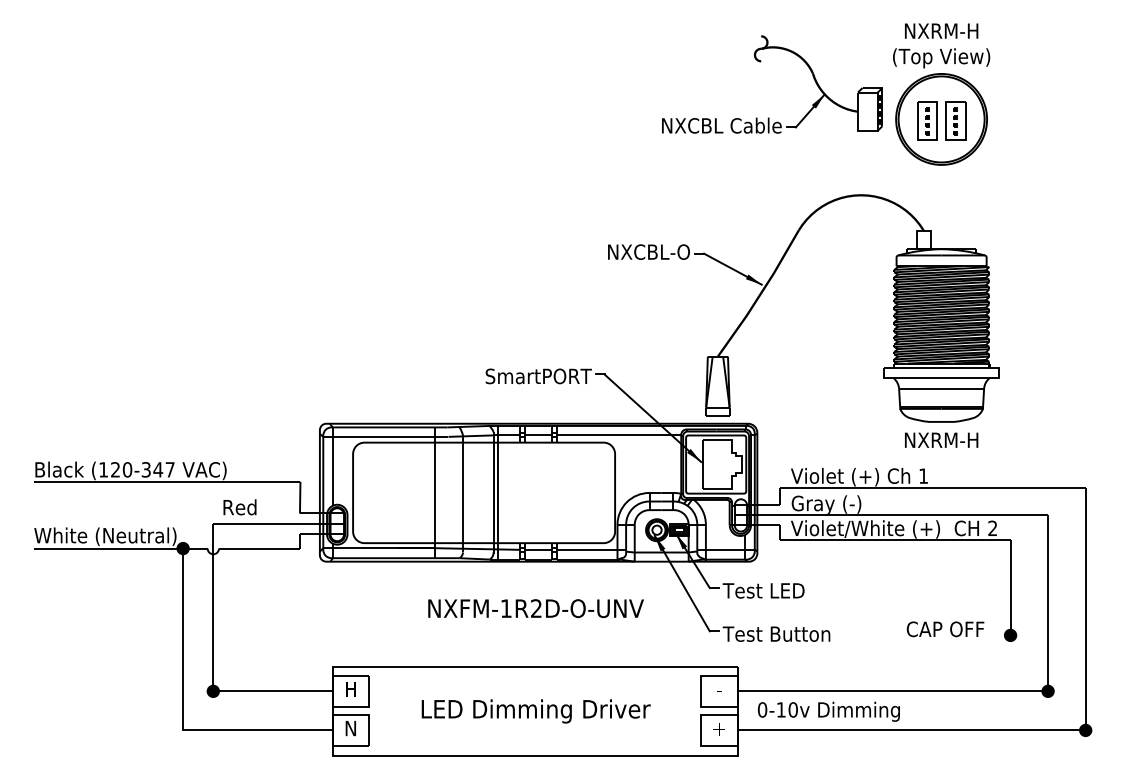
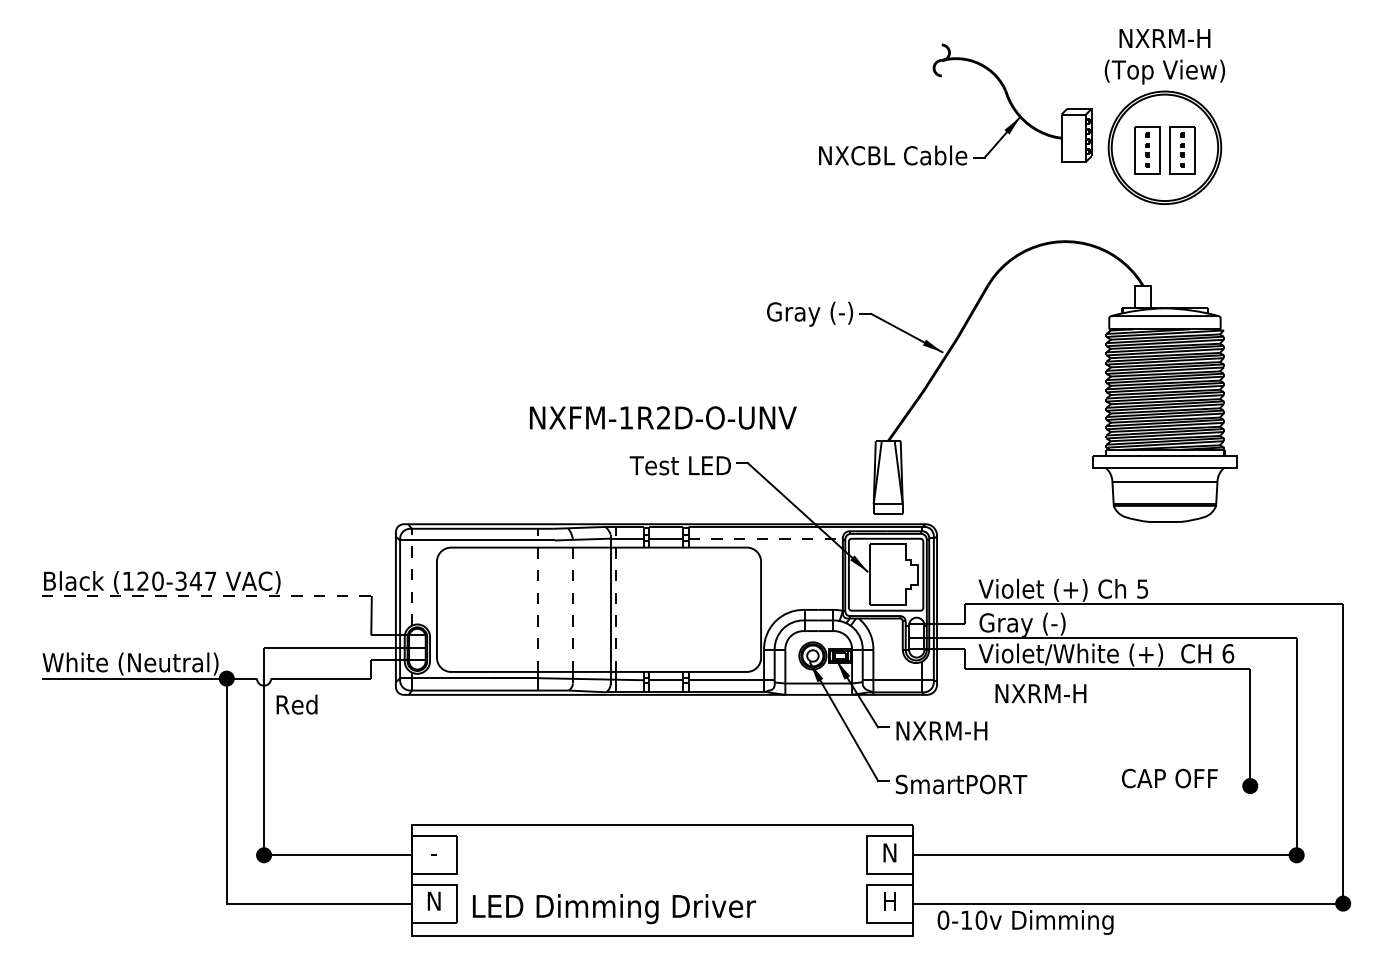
text: (648, 253) -> (802, 313), NXCBL-O -> Gray (-)
text: (538, 376) -> (666, 465), SmartPORT -> Test LED
line: (619, 435) -> (766, 538), solid -> dashed
text: (941, 440) -> (1040, 693), moved
line: (332, 465) -> (411, 576), solid -> dashed
text: (923, 475) -> (1142, 588), 1 -> 5
line: (167, 482) -> (207, 596), solid -> dashed
line: (498, 483) -> (616, 598), solid -> dashed
line: (435, 485) -> (538, 600), solid -> dashed
line: (462, 489) -> (572, 605), solid -> dashed
text: (239, 507) -> (296, 704), moved
text: (992, 528) -> (1228, 653), 2 -> 6
text: (763, 590) -> (944, 730), Test LED -> NXRM-H
text: (536, 608) -> (663, 417), moved
text: (776, 634) -> (960, 784), Test Button -> SmartPORT
text: (351, 689) -> (434, 852), H -> -
text: (718, 689) -> (889, 852), - -> N
text: (536, 711) -> (614, 909), moved
text: (828, 711) -> (1025, 922), moved
text: (718, 728) -> (889, 901), + -> H

